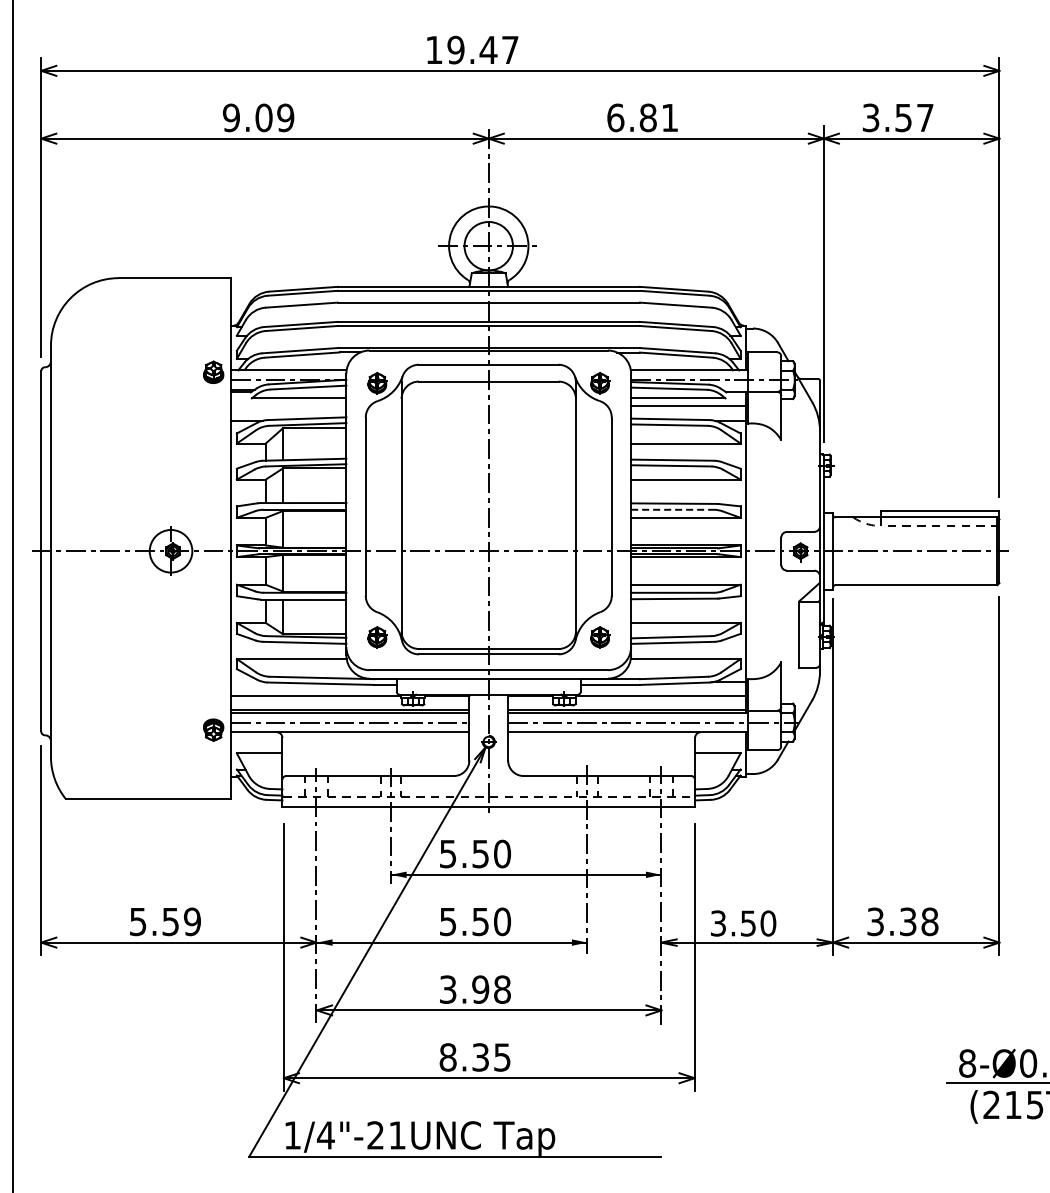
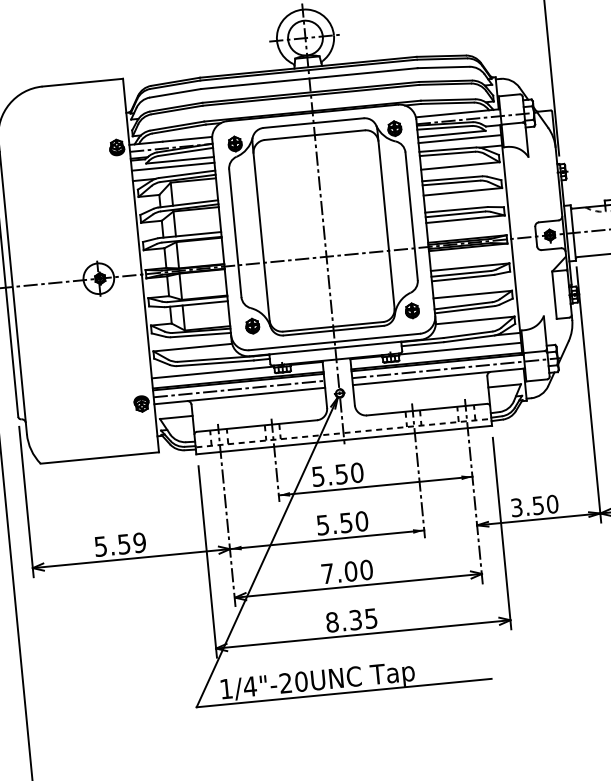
line: (288, 406) -> (173, 166), added
line: (673, 509) -> (456, 214), dashed -> solid
text: (475, 989) -> (347, 571), 3.98 -> 7.00
text: (397, 1135) -> (301, 681), 1/4"-21UNC -> 1/4"-20UNC

